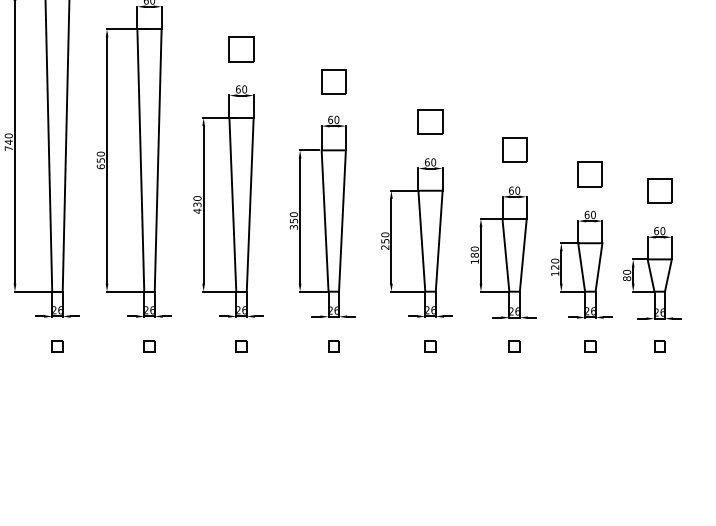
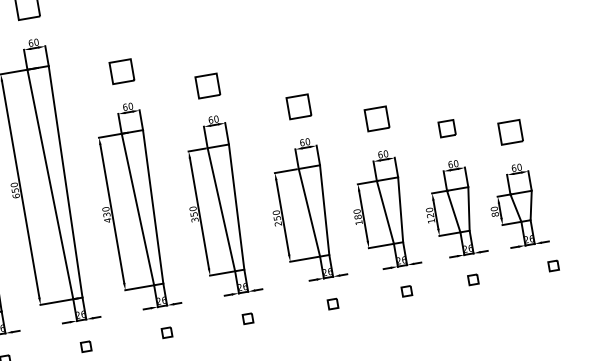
part: (589, 174) -> (446, 128), size x0.7
part: (659, 346) -> (553, 265), moved

